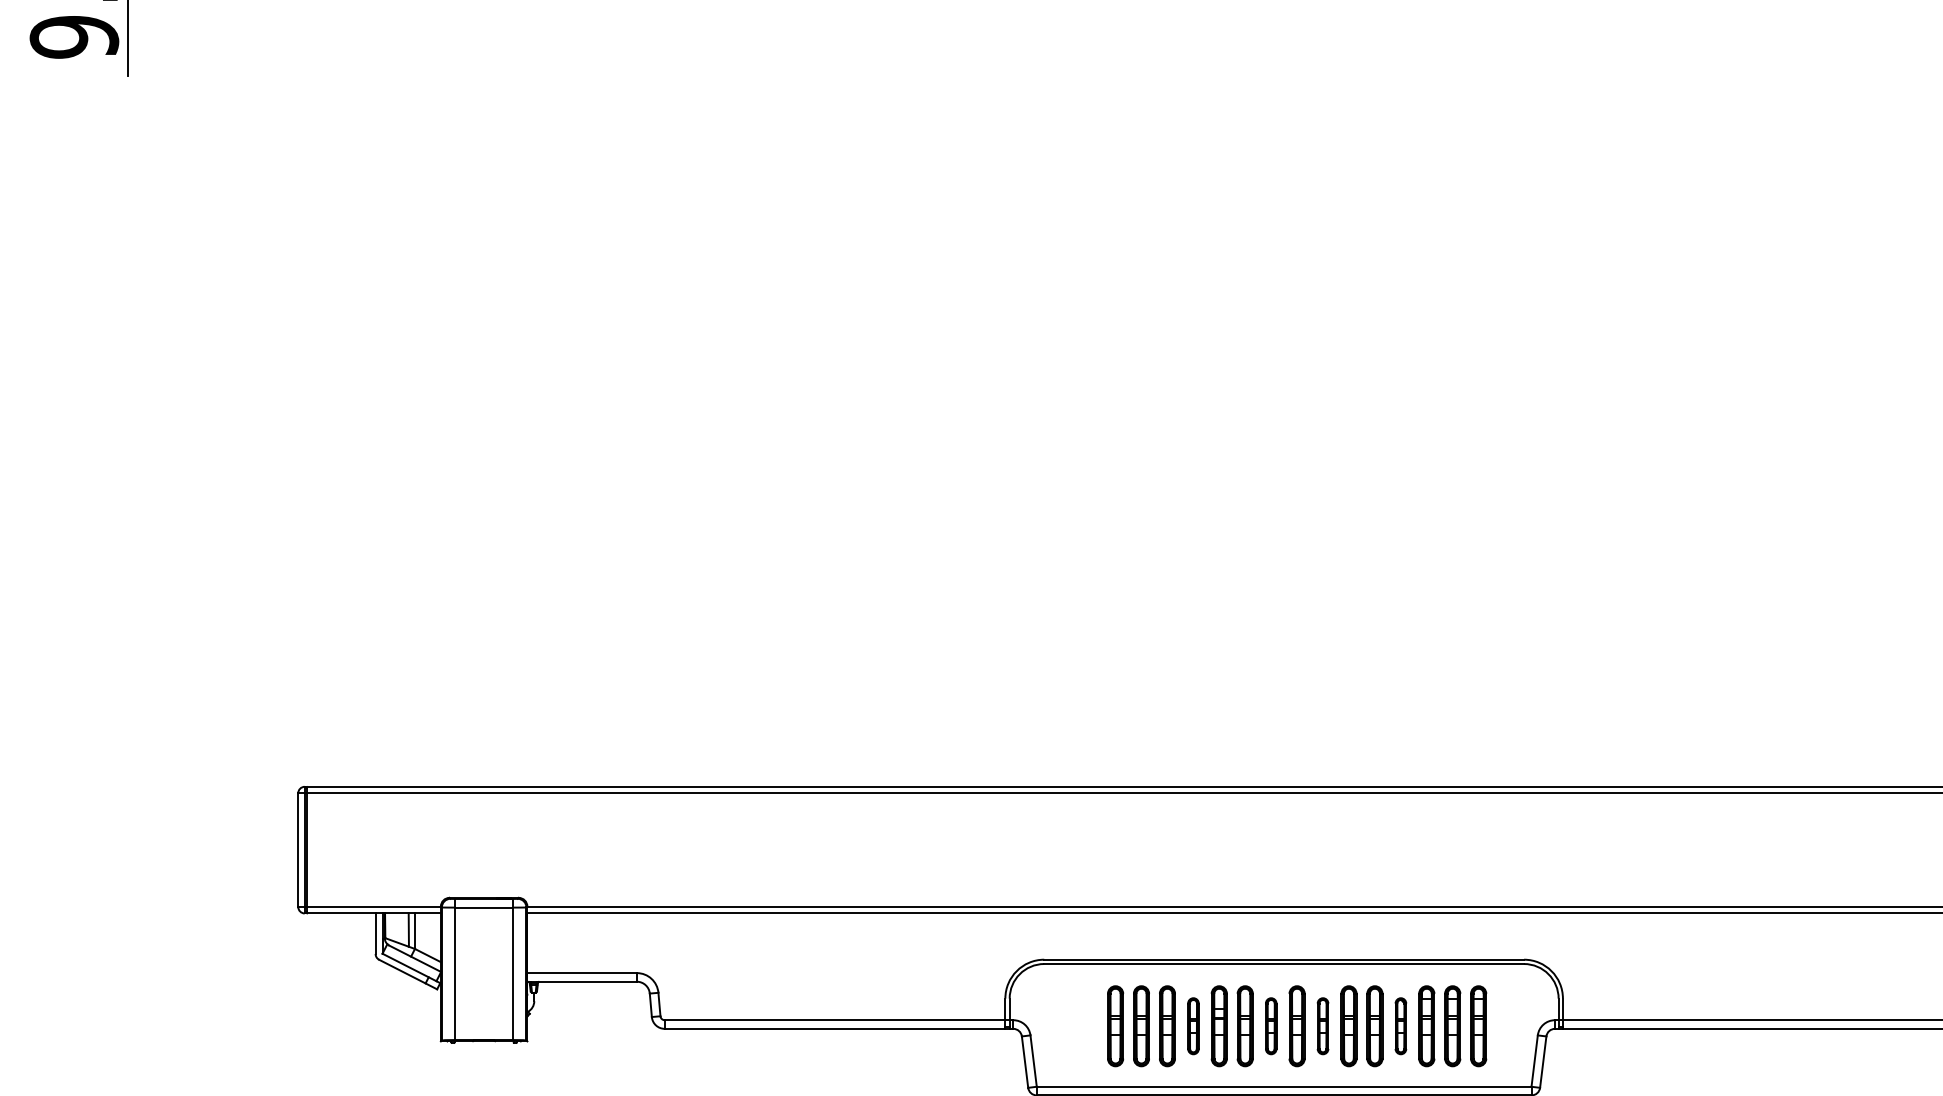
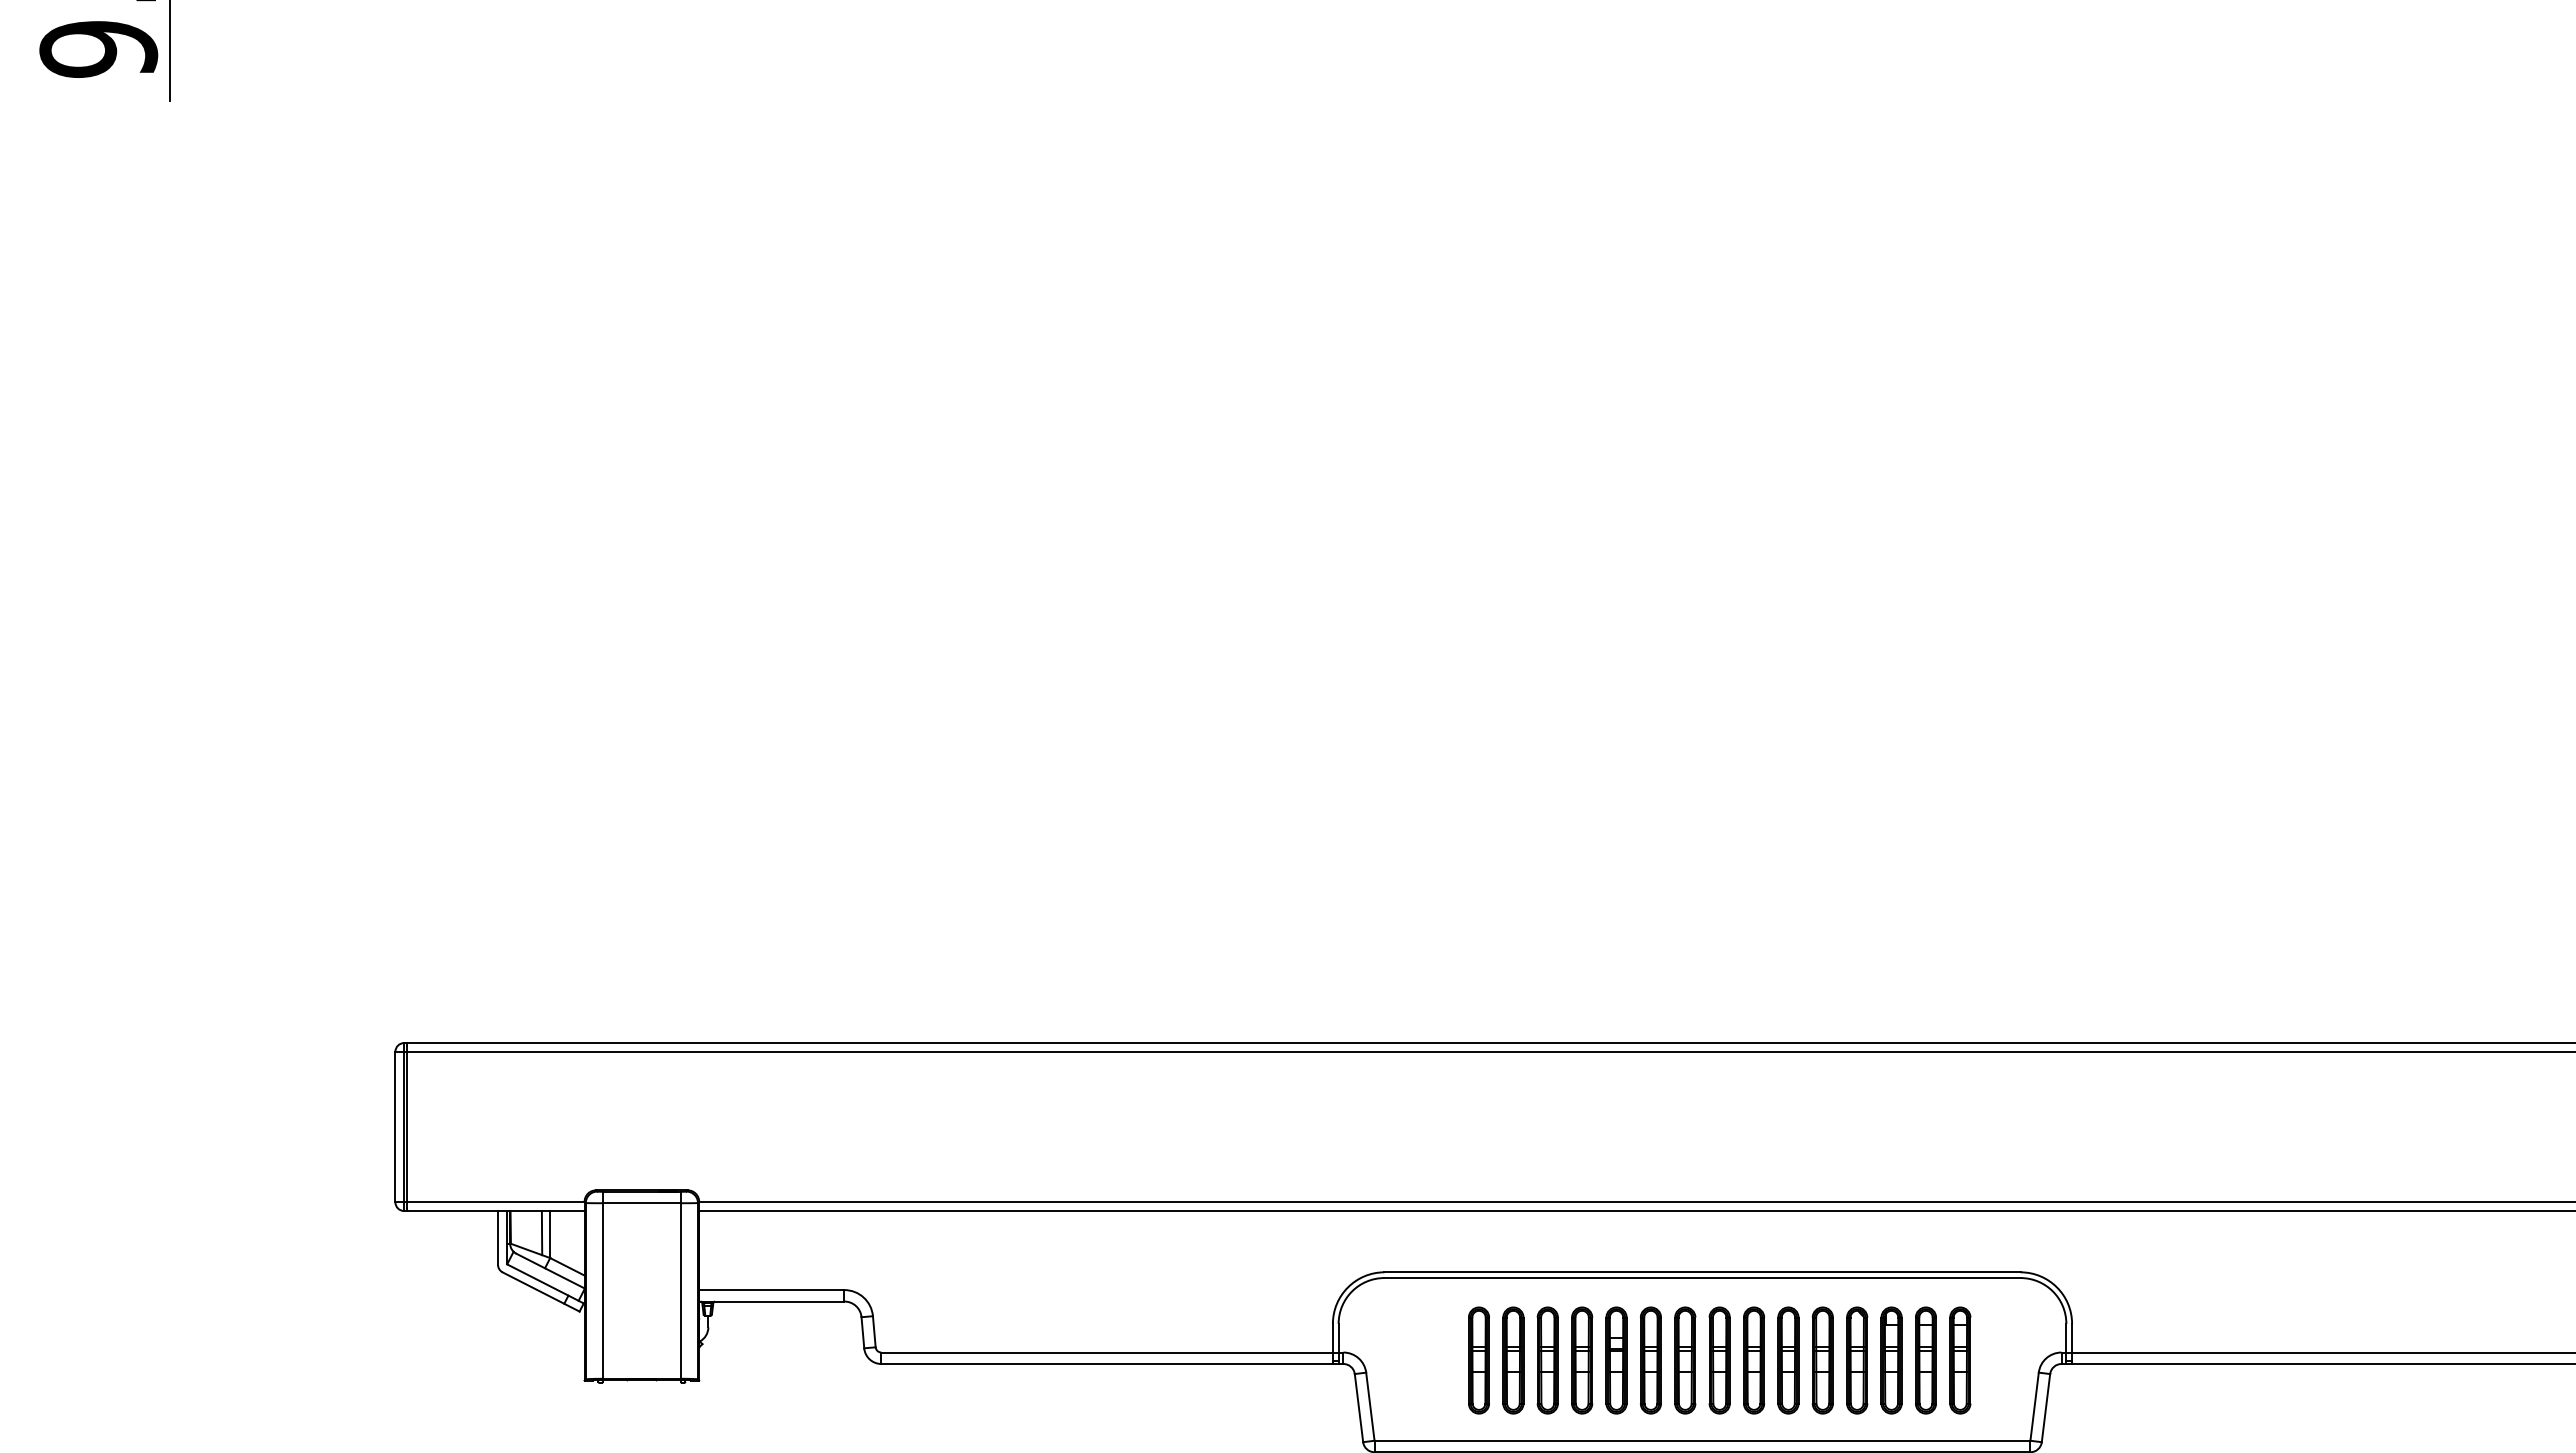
part: (1193, 1026) -> (1582, 1360), size x1.43
part: (1271, 1026) -> (1685, 1360), size x1.43
part: (1322, 1026) -> (1753, 1360), size x1.43
part: (1401, 1026) -> (1857, 1360), size x1.43

